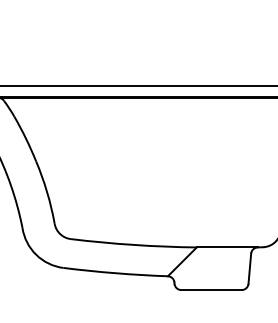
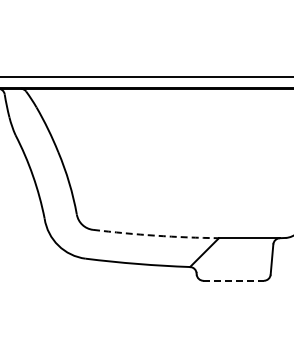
arc: (133, 244) -> (155, 235), solid -> dashed
line: (212, 289) -> (234, 280), solid -> dashed

